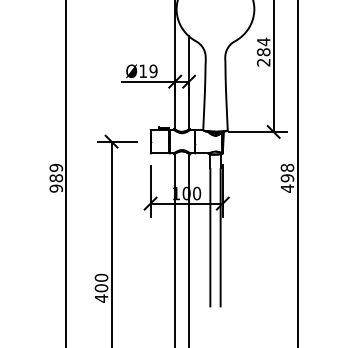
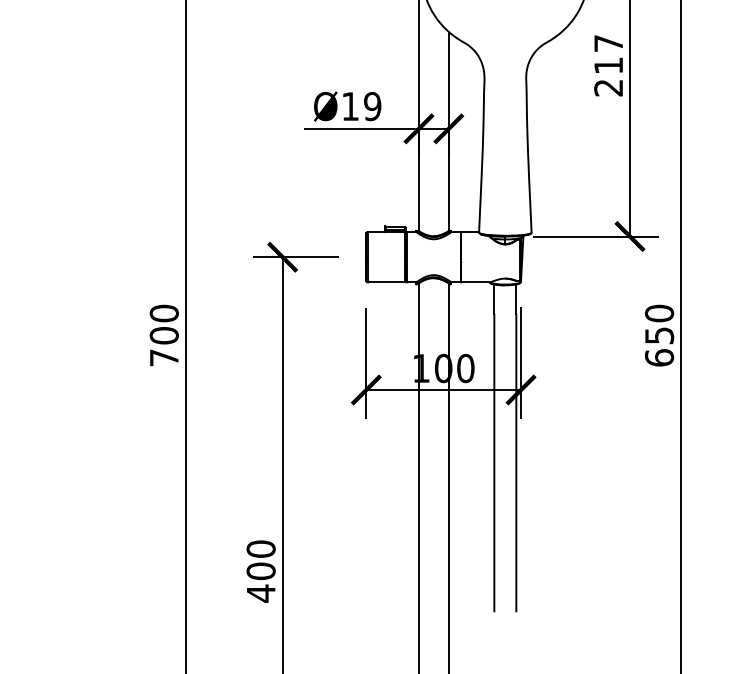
text: (263, 46) -> (608, 53), 284 -> 217
text: (287, 177) -> (659, 334), 498 -> 650
text: (56, 178) -> (164, 336), 989 -> 700

